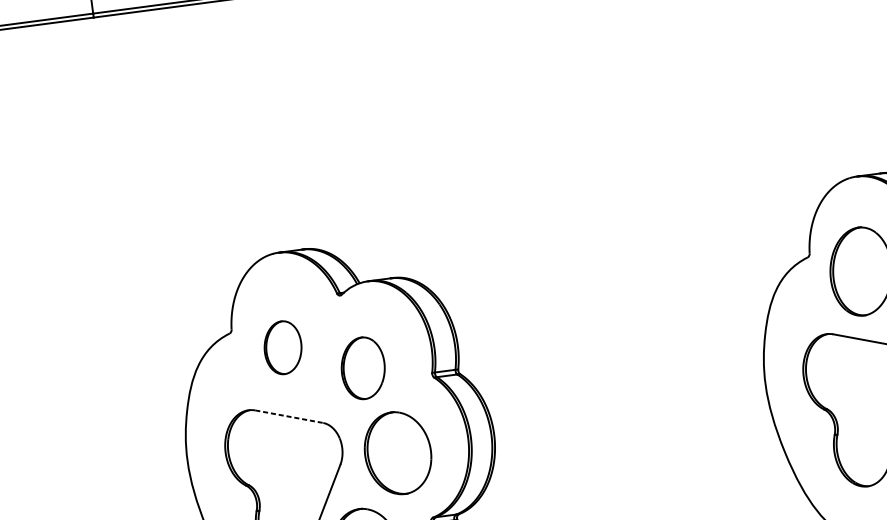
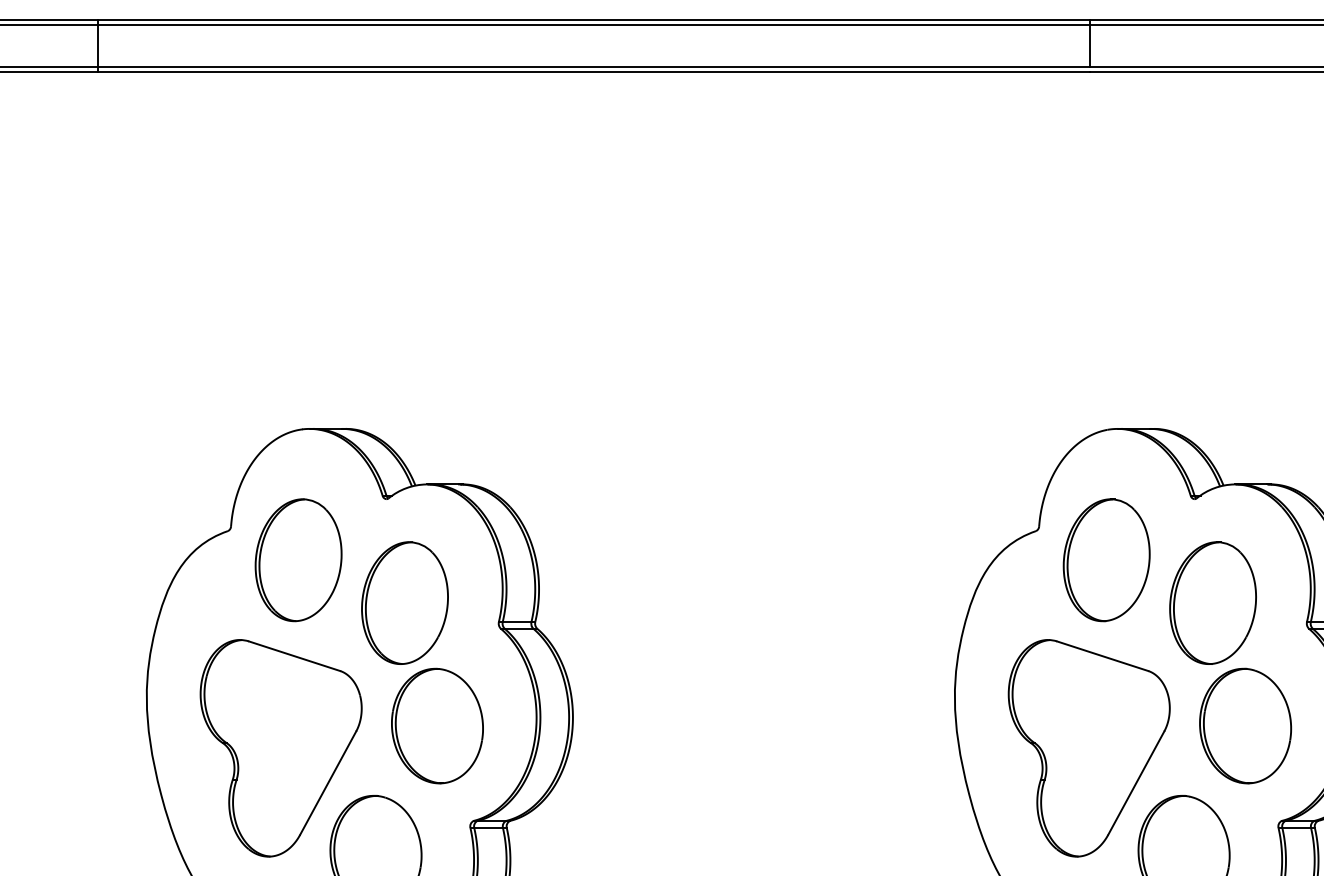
part: (283, 347) -> (298, 560), size x1.67
part: (362, 367) -> (404, 602), size x1.43
line: (289, 416) -> (294, 656), dashed -> solid

